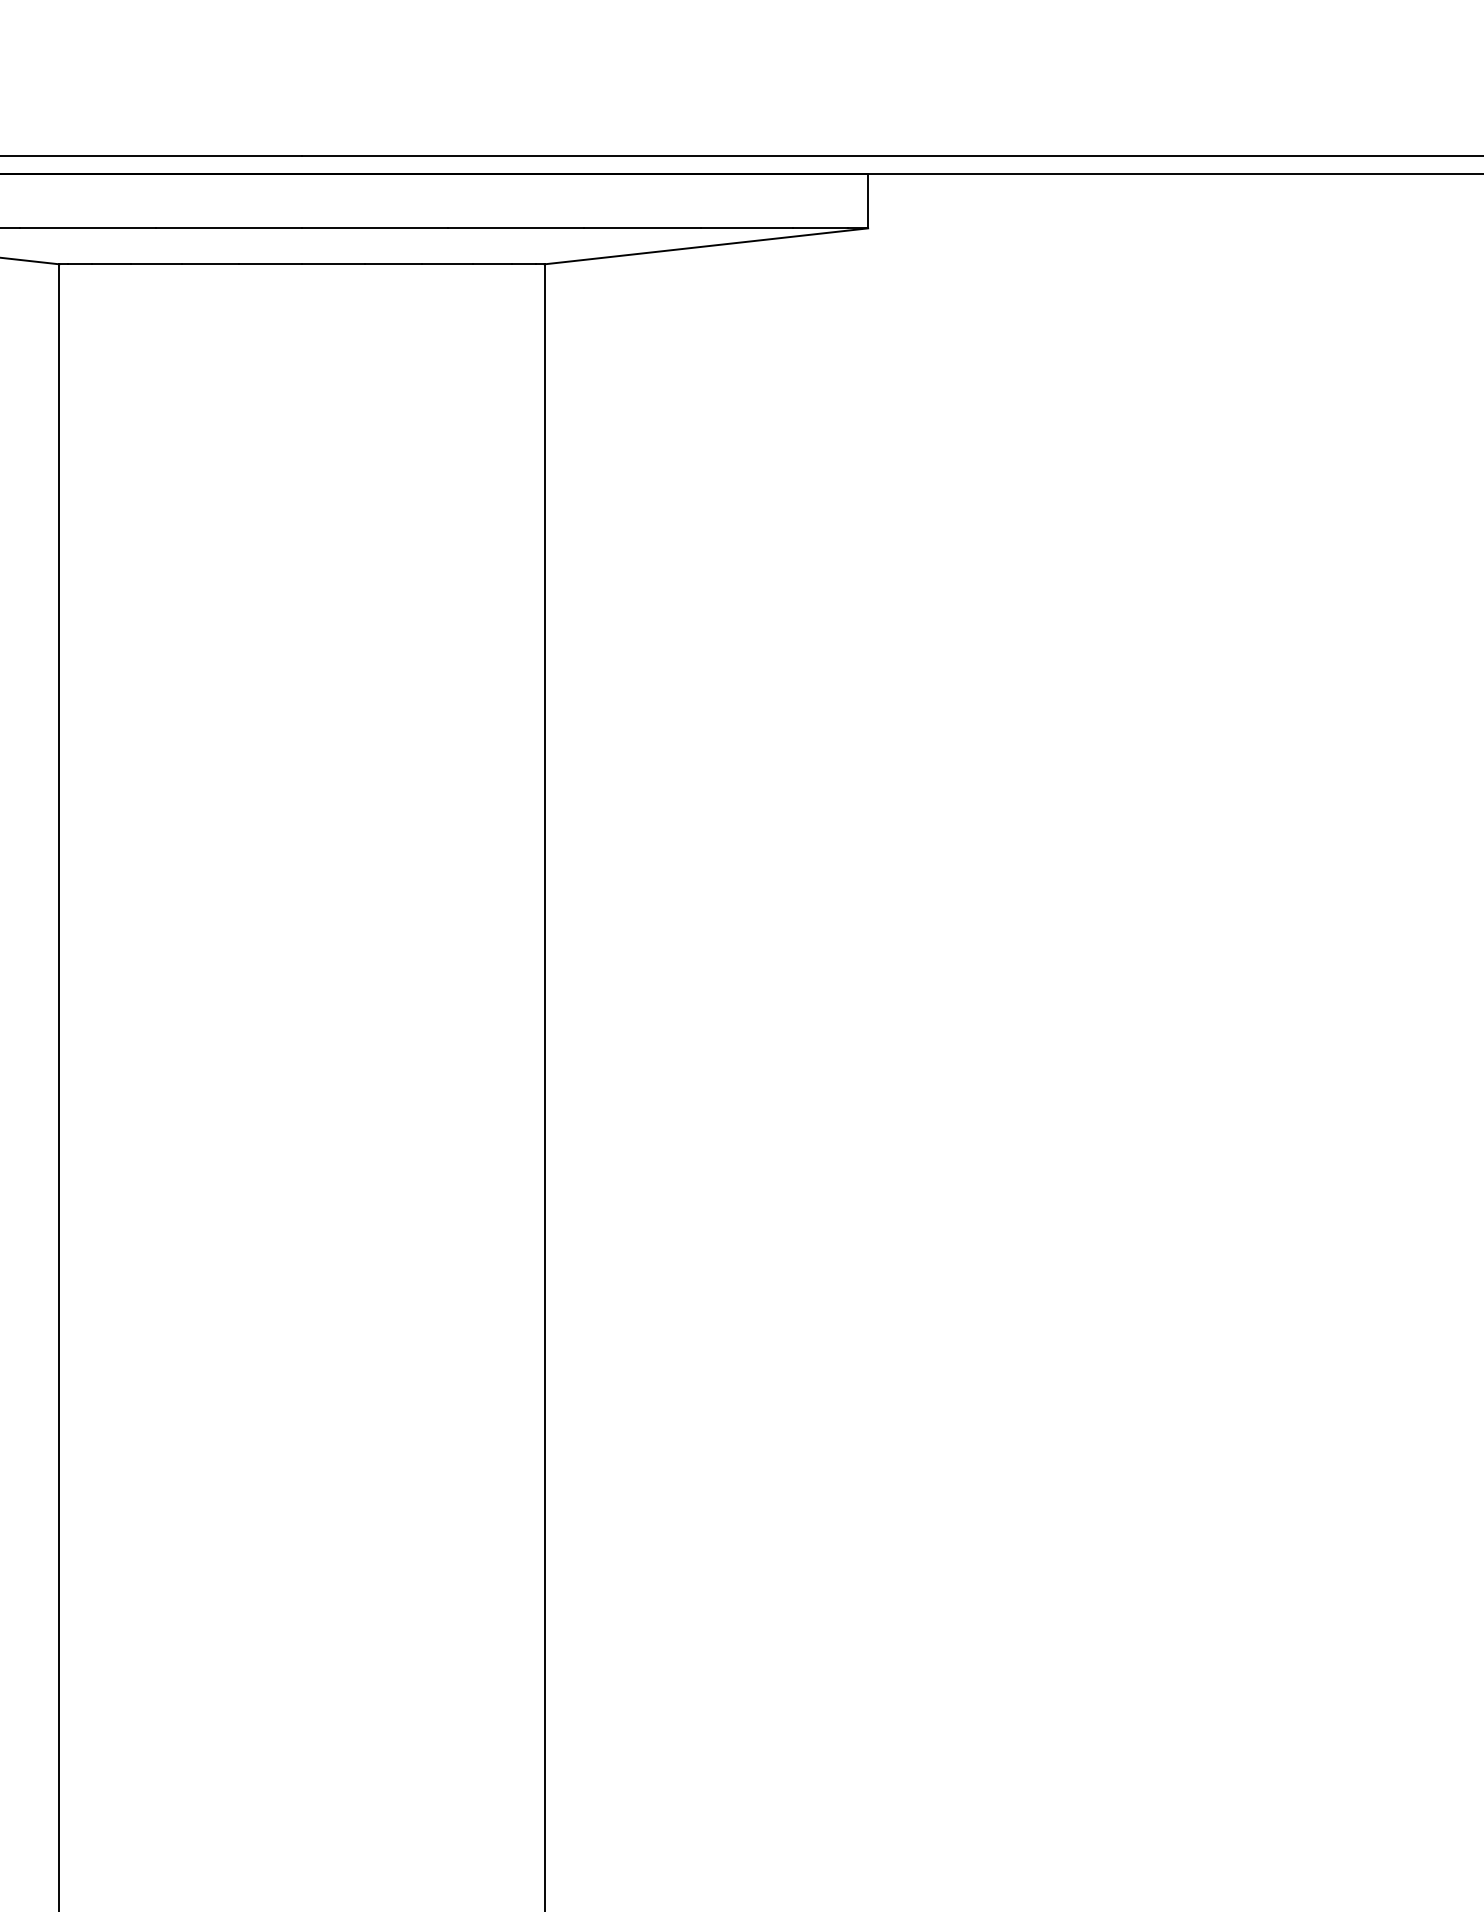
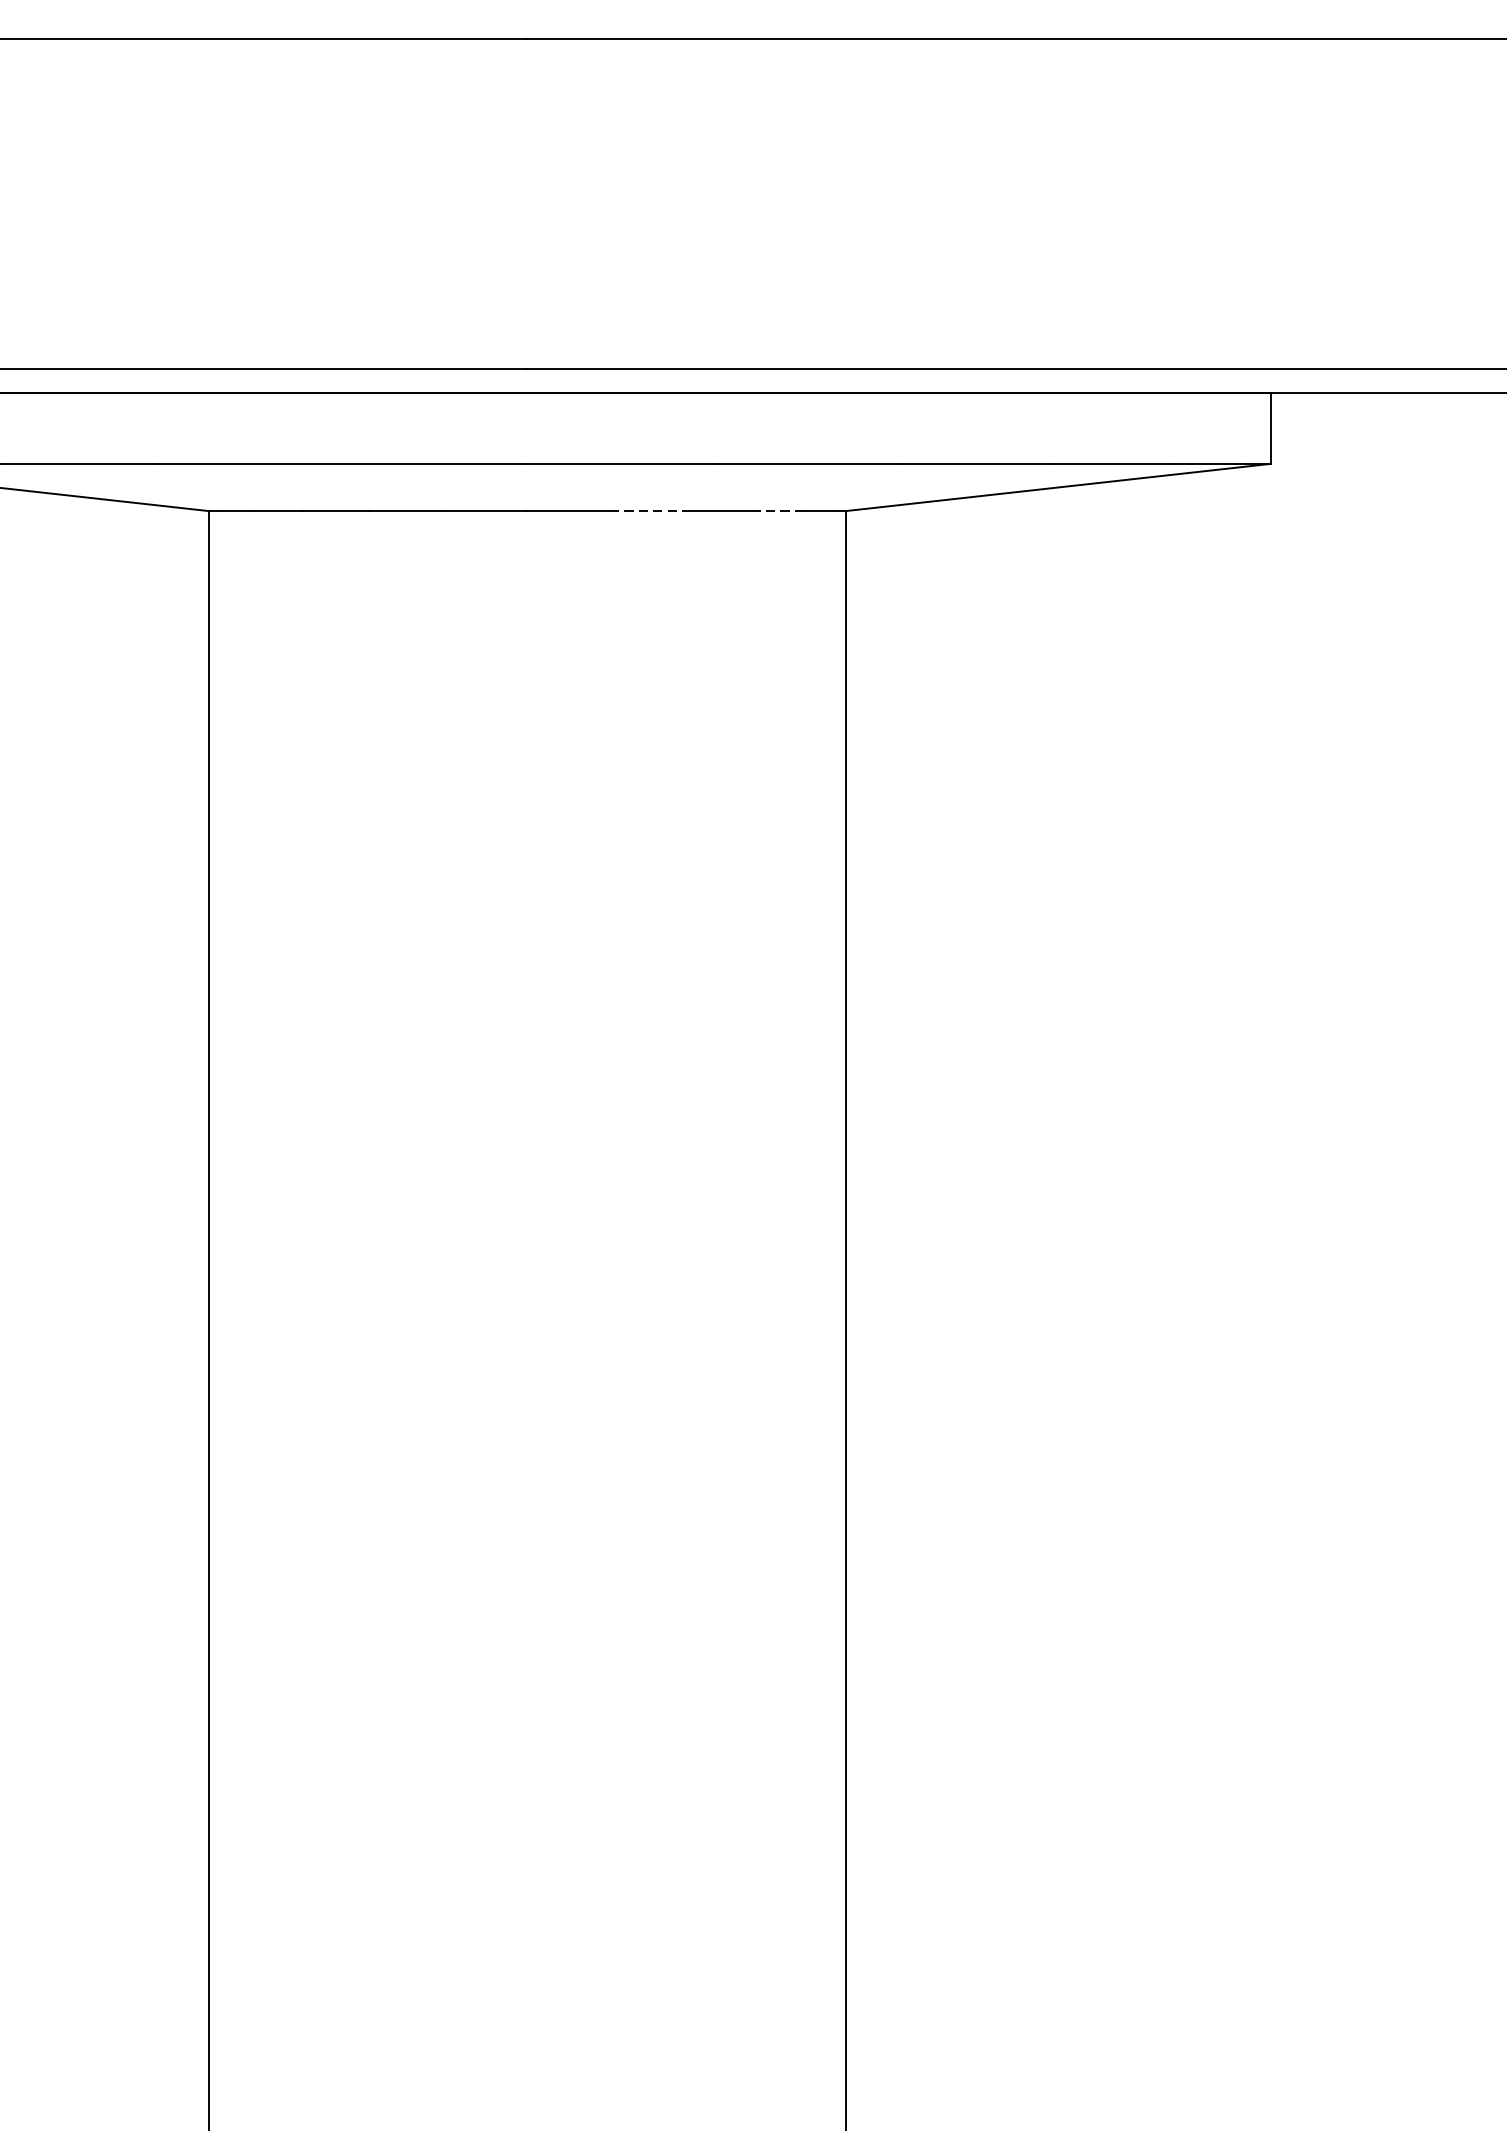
line: (393, 264) -> (647, 511), solid -> dashed
line: (492, 264) -> (777, 511), solid -> dashed

